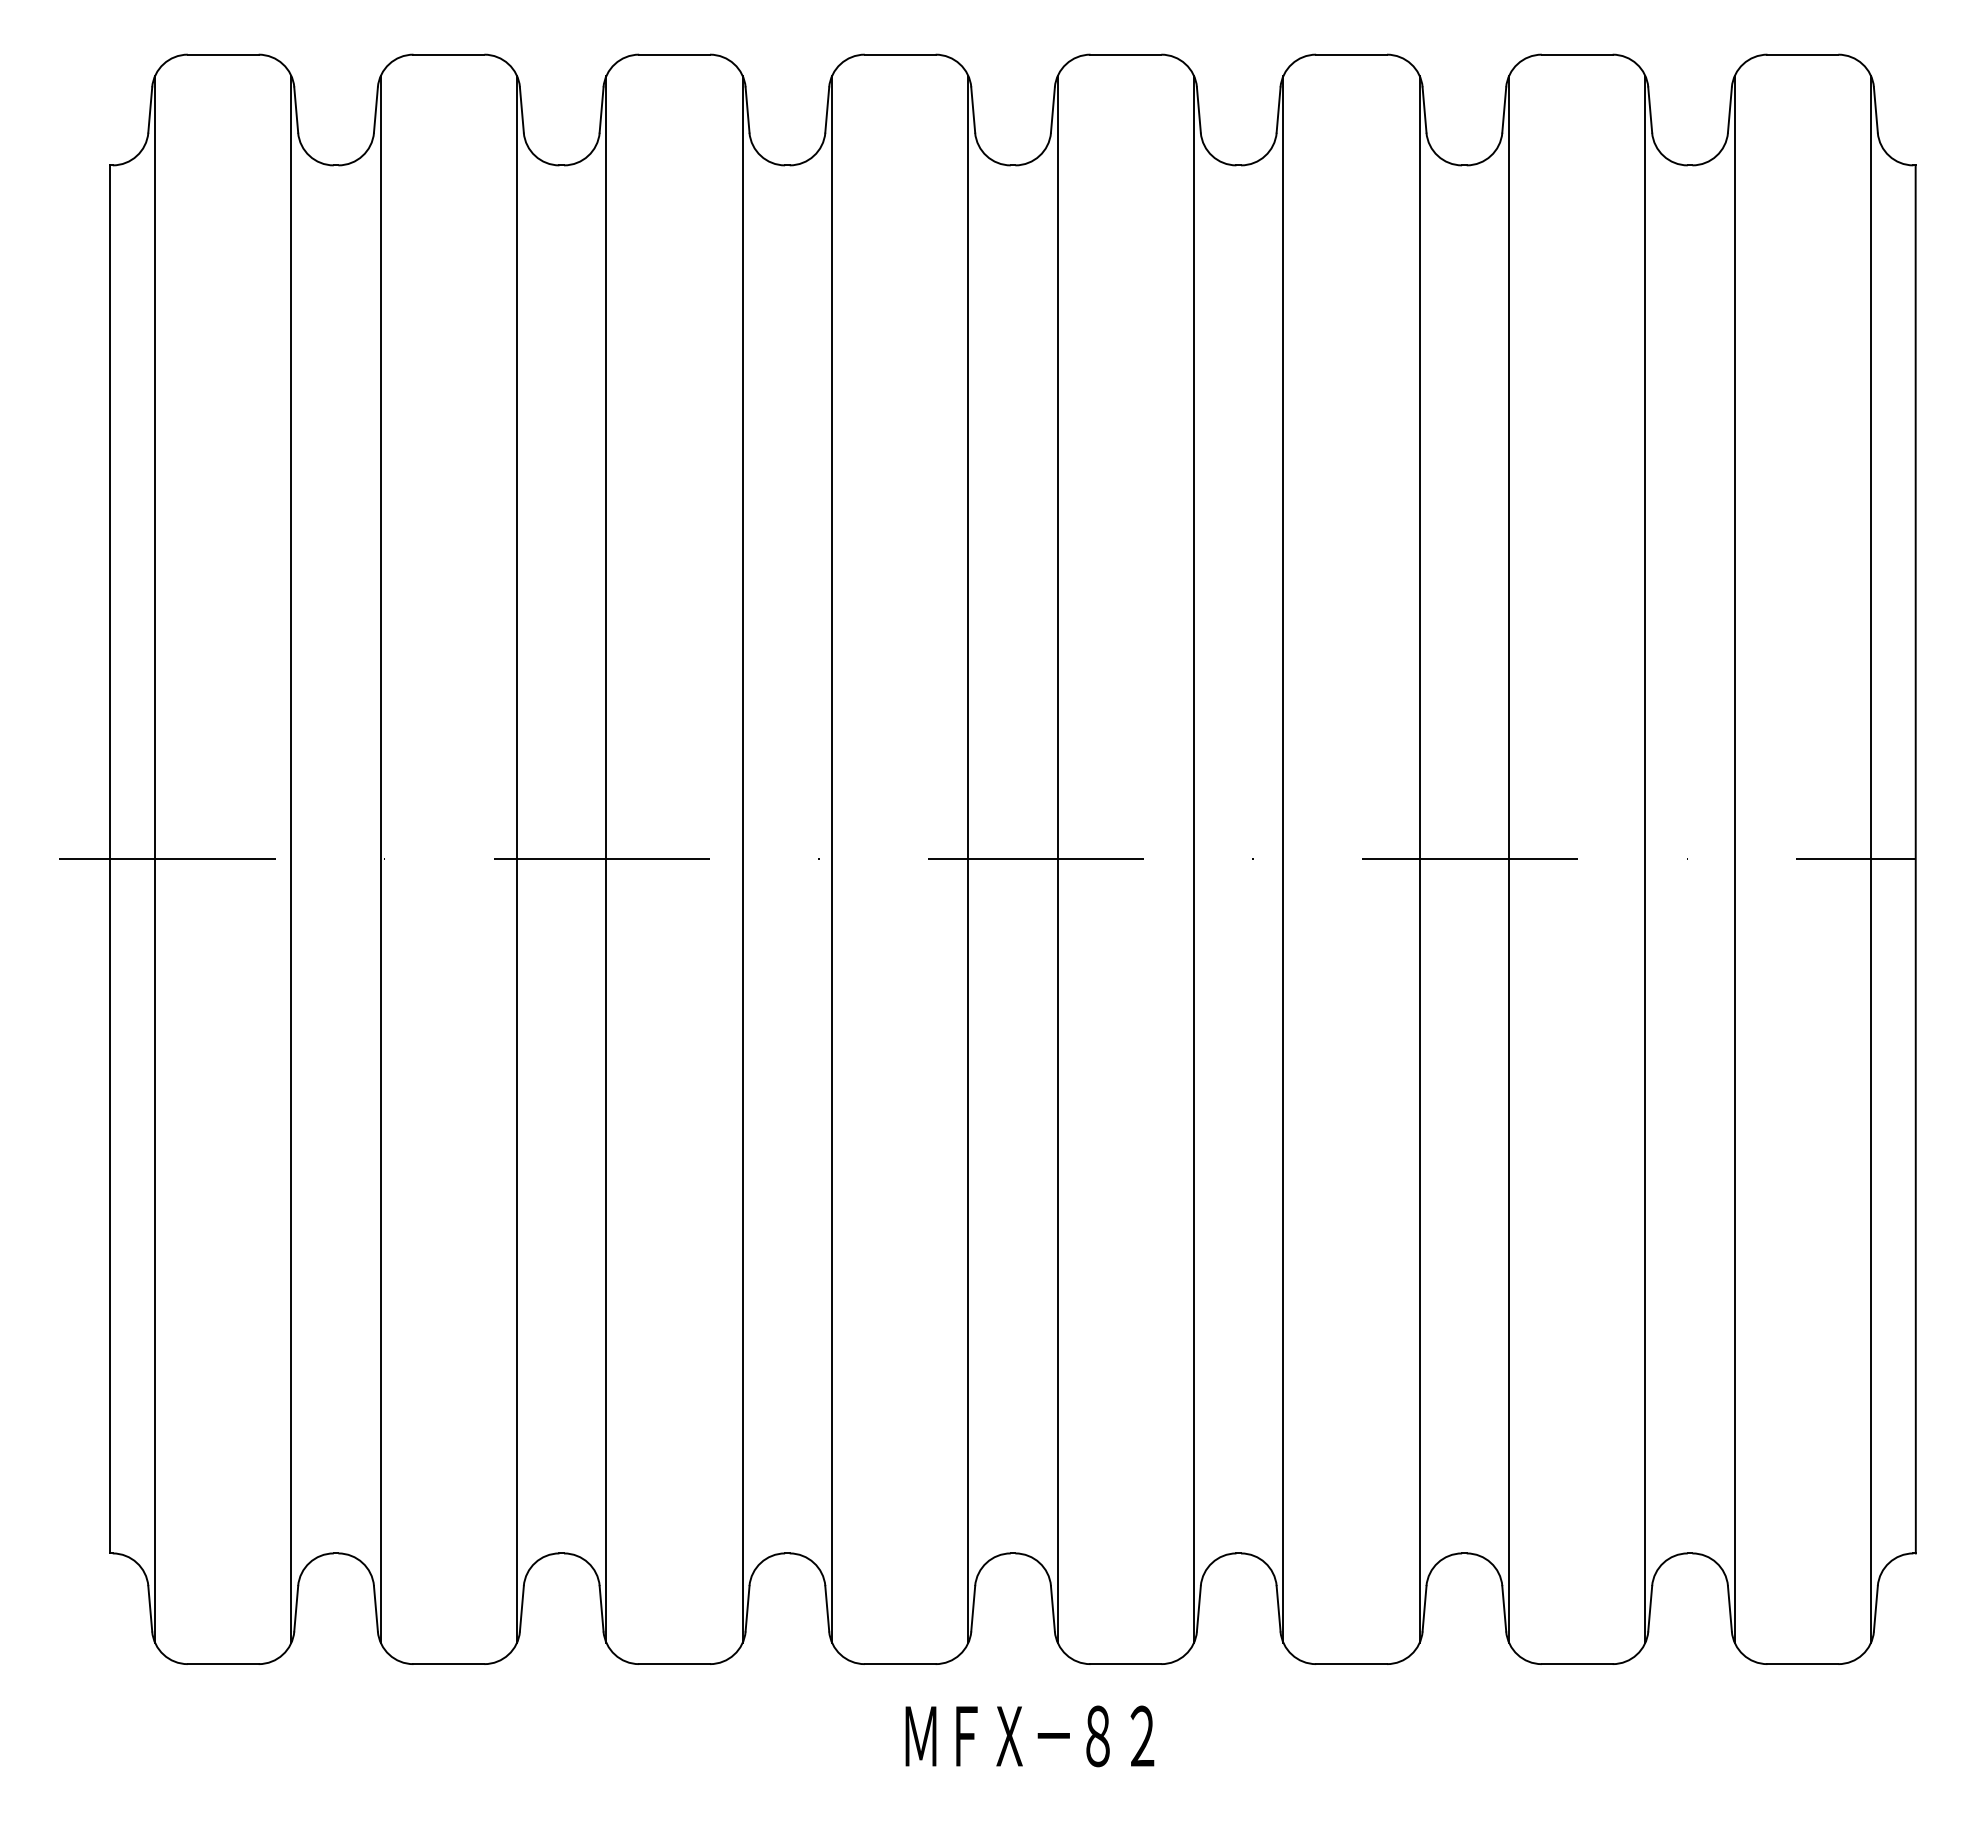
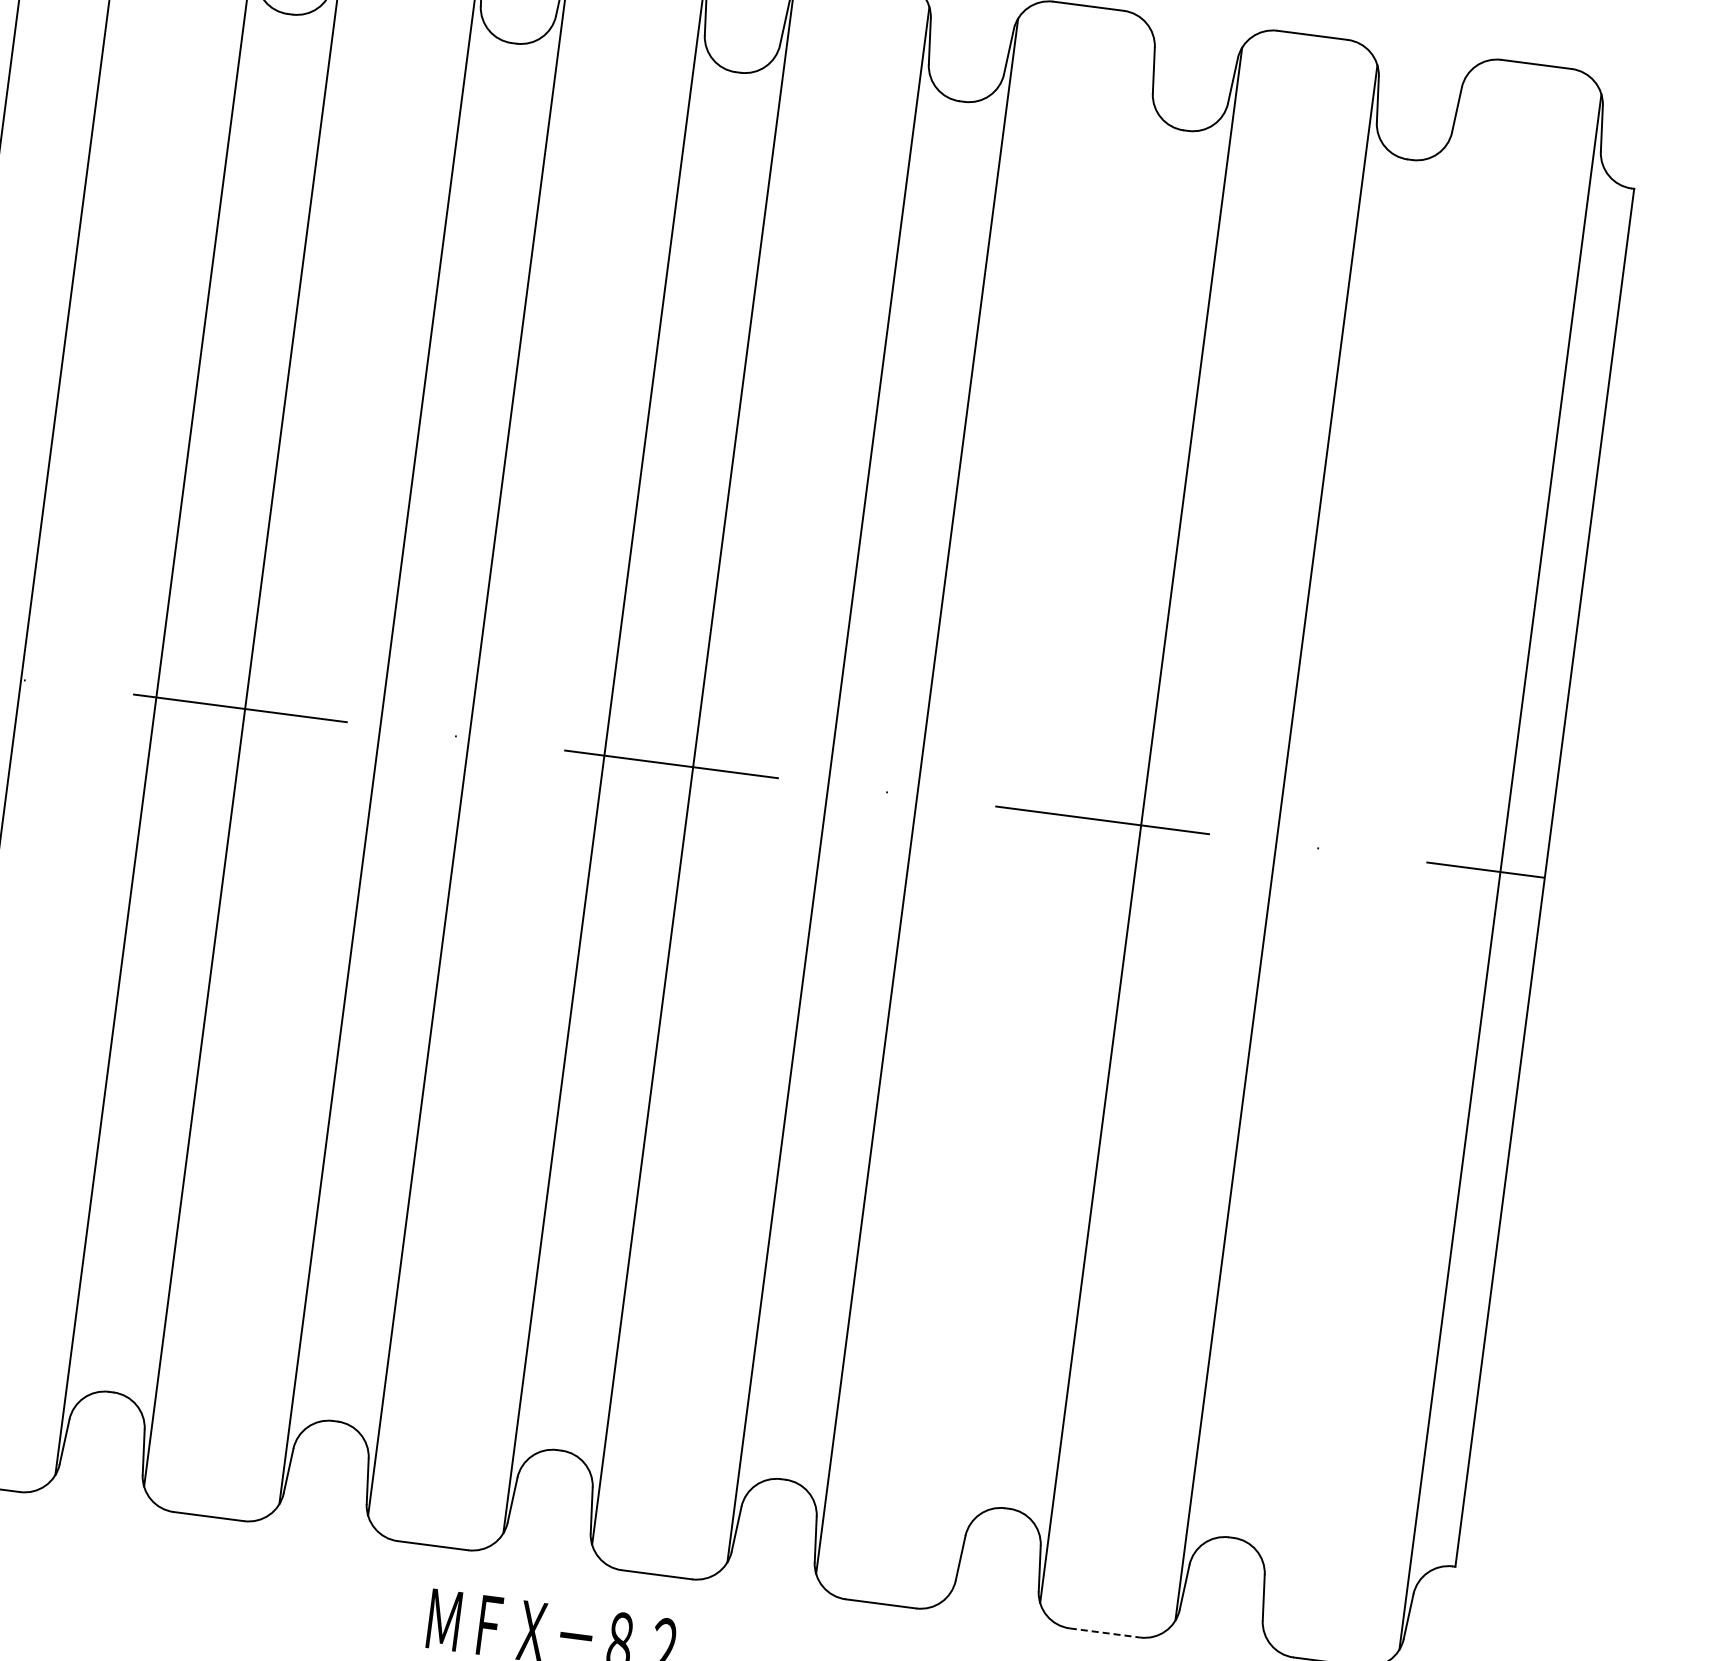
line: (1419, 859) -> (1052, 813), removed
line: (1734, 859) -> (1364, 854), removed
line: (1577, 1664) -> (1105, 1633), solid -> dashed

